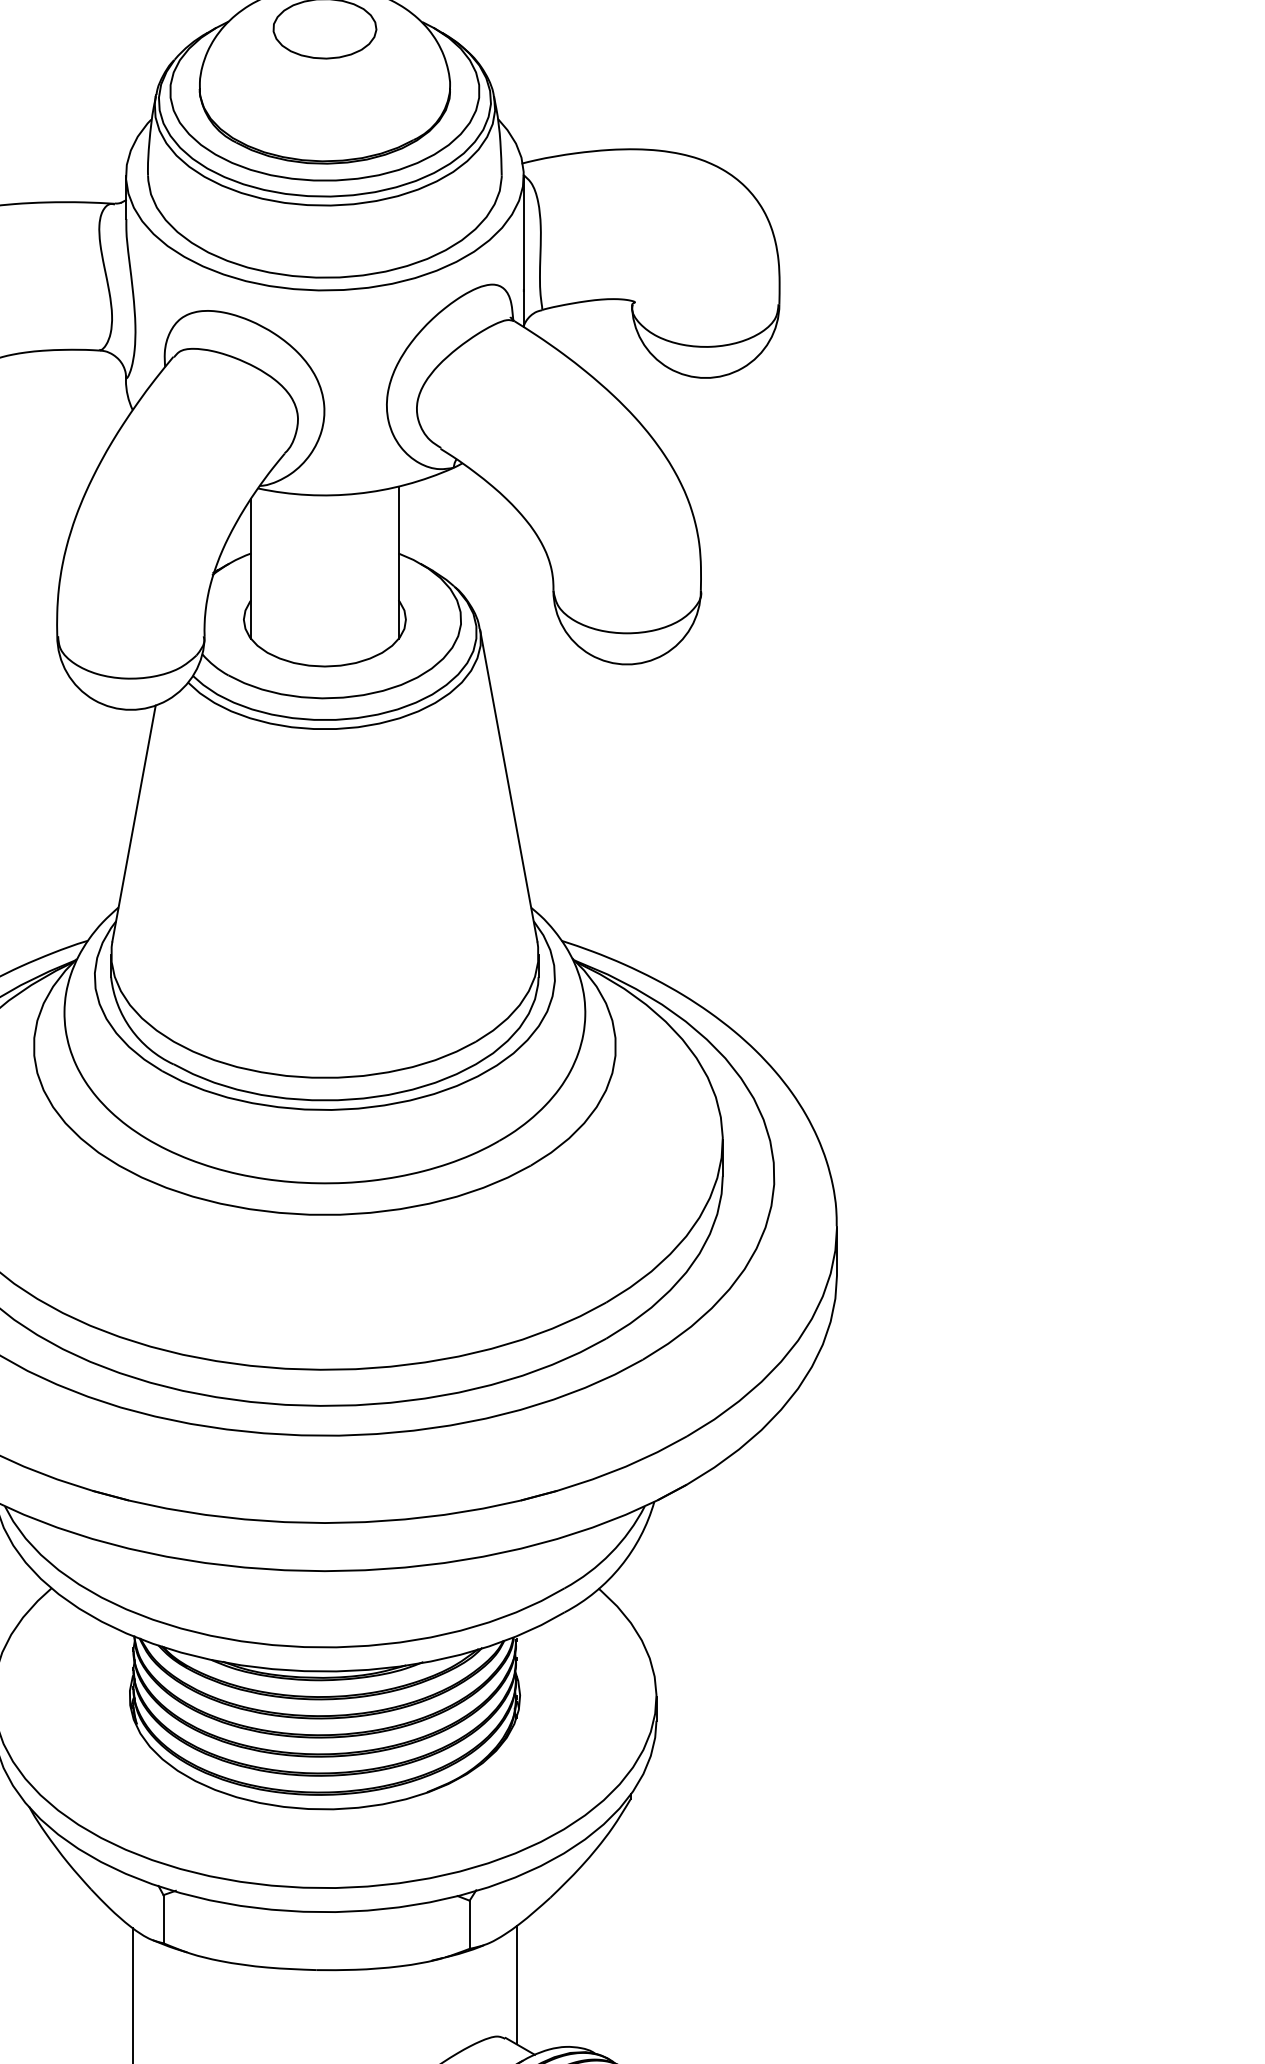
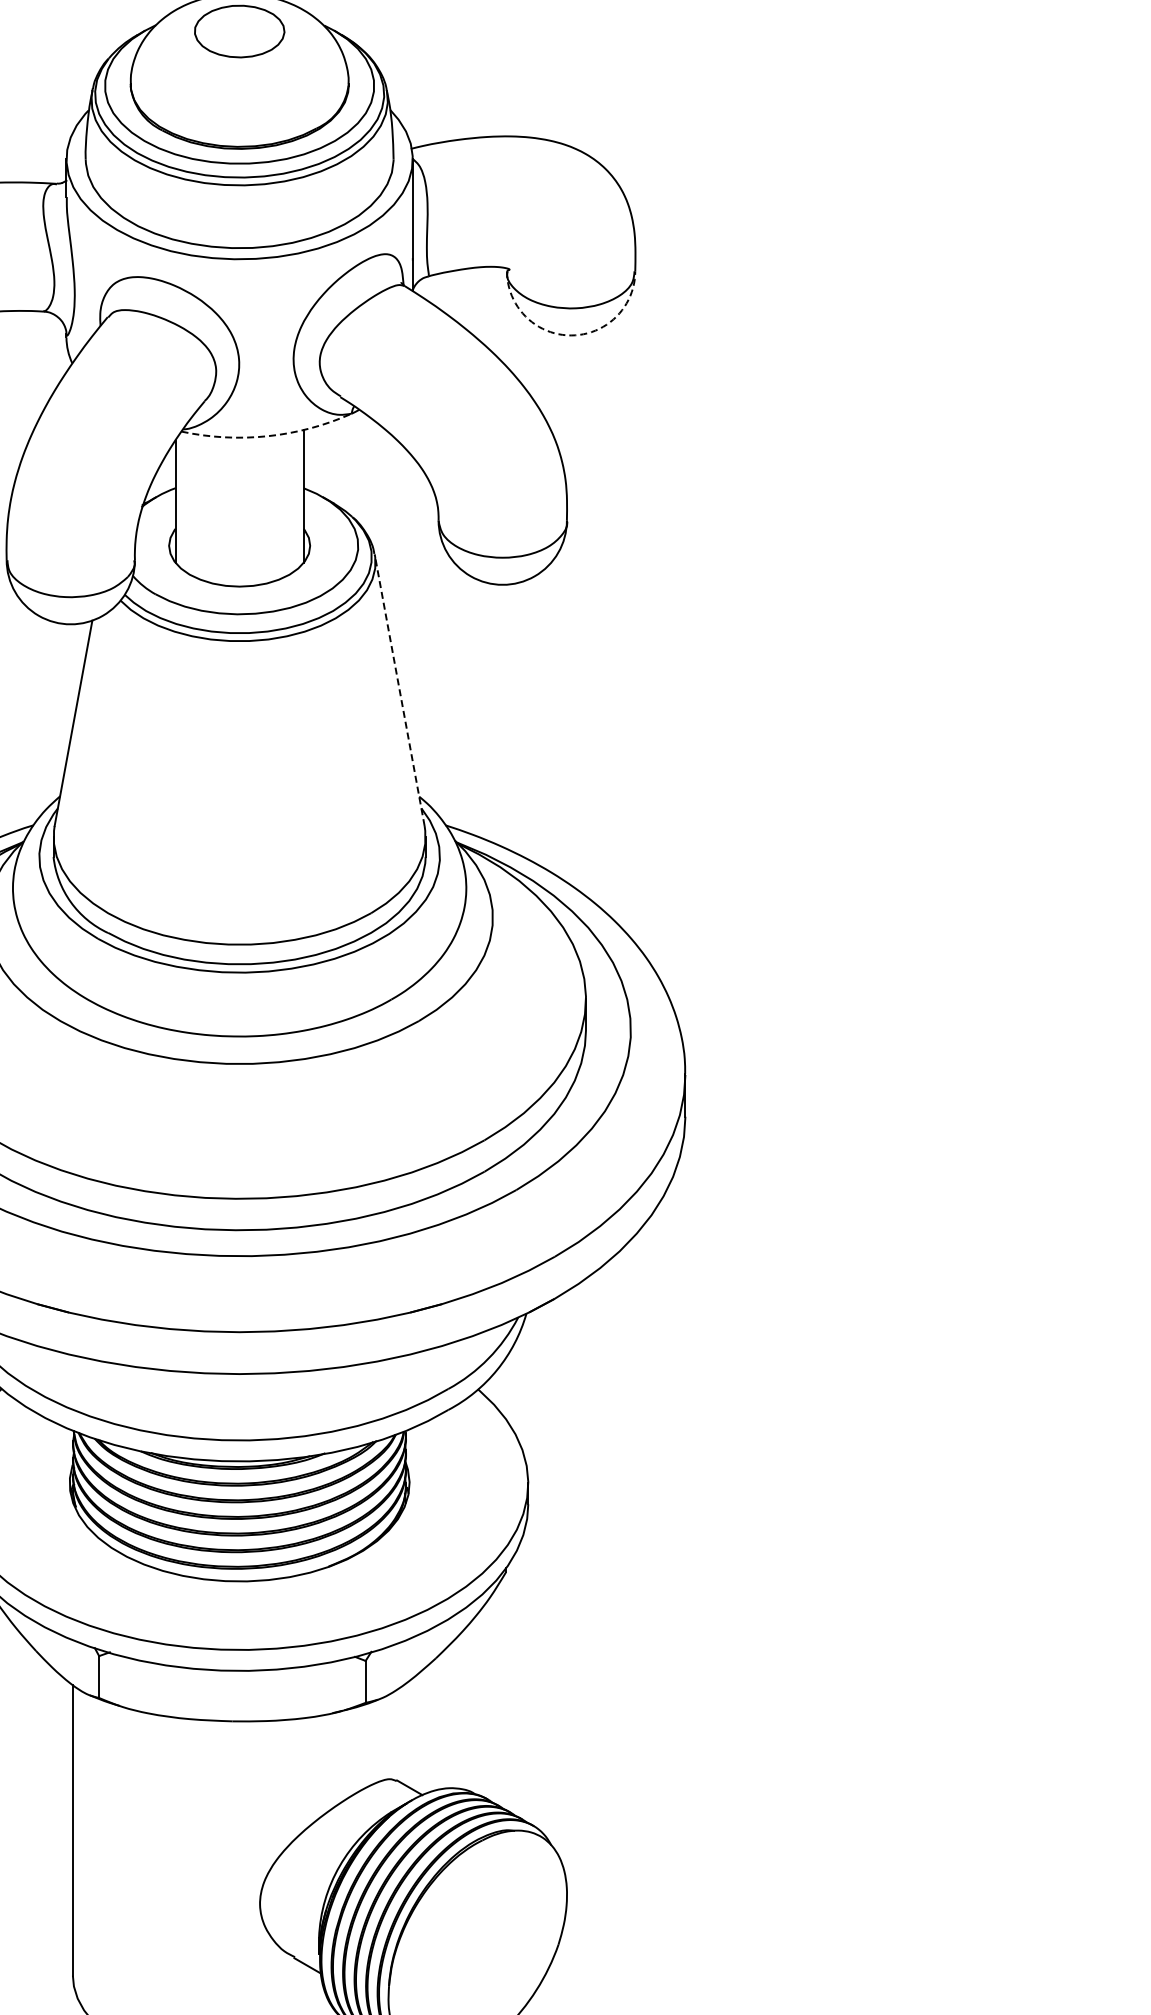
arc: (706, 378) -> (571, 335), solid -> dashed
arc: (358, 494) -> (268, 436), solid -> dashed
line: (508, 785) -> (399, 690), solid -> dashed
line: (516, 1985) -> (406, 1734), removed

